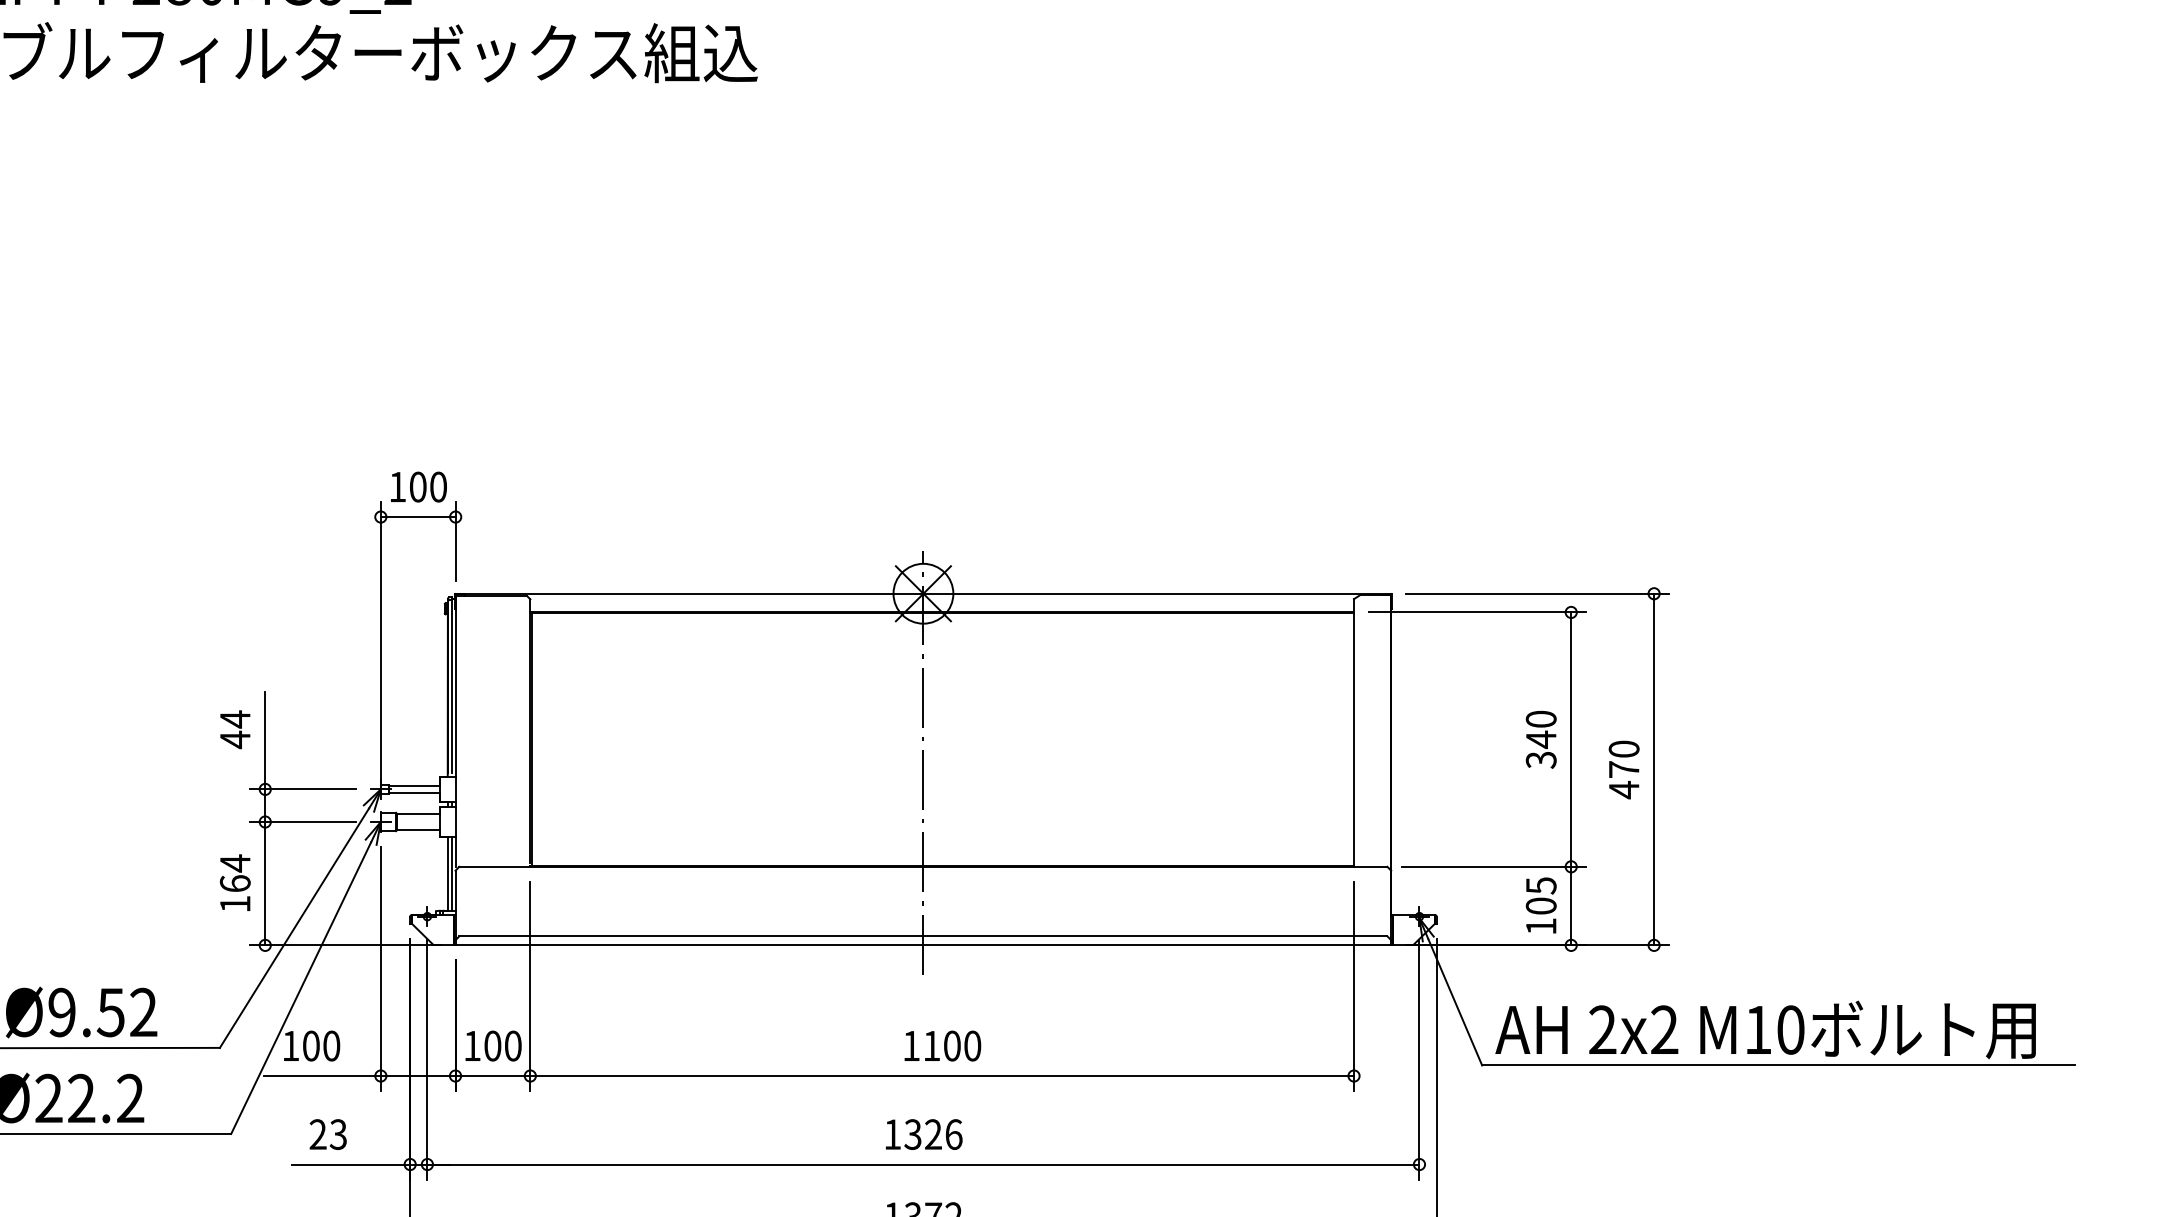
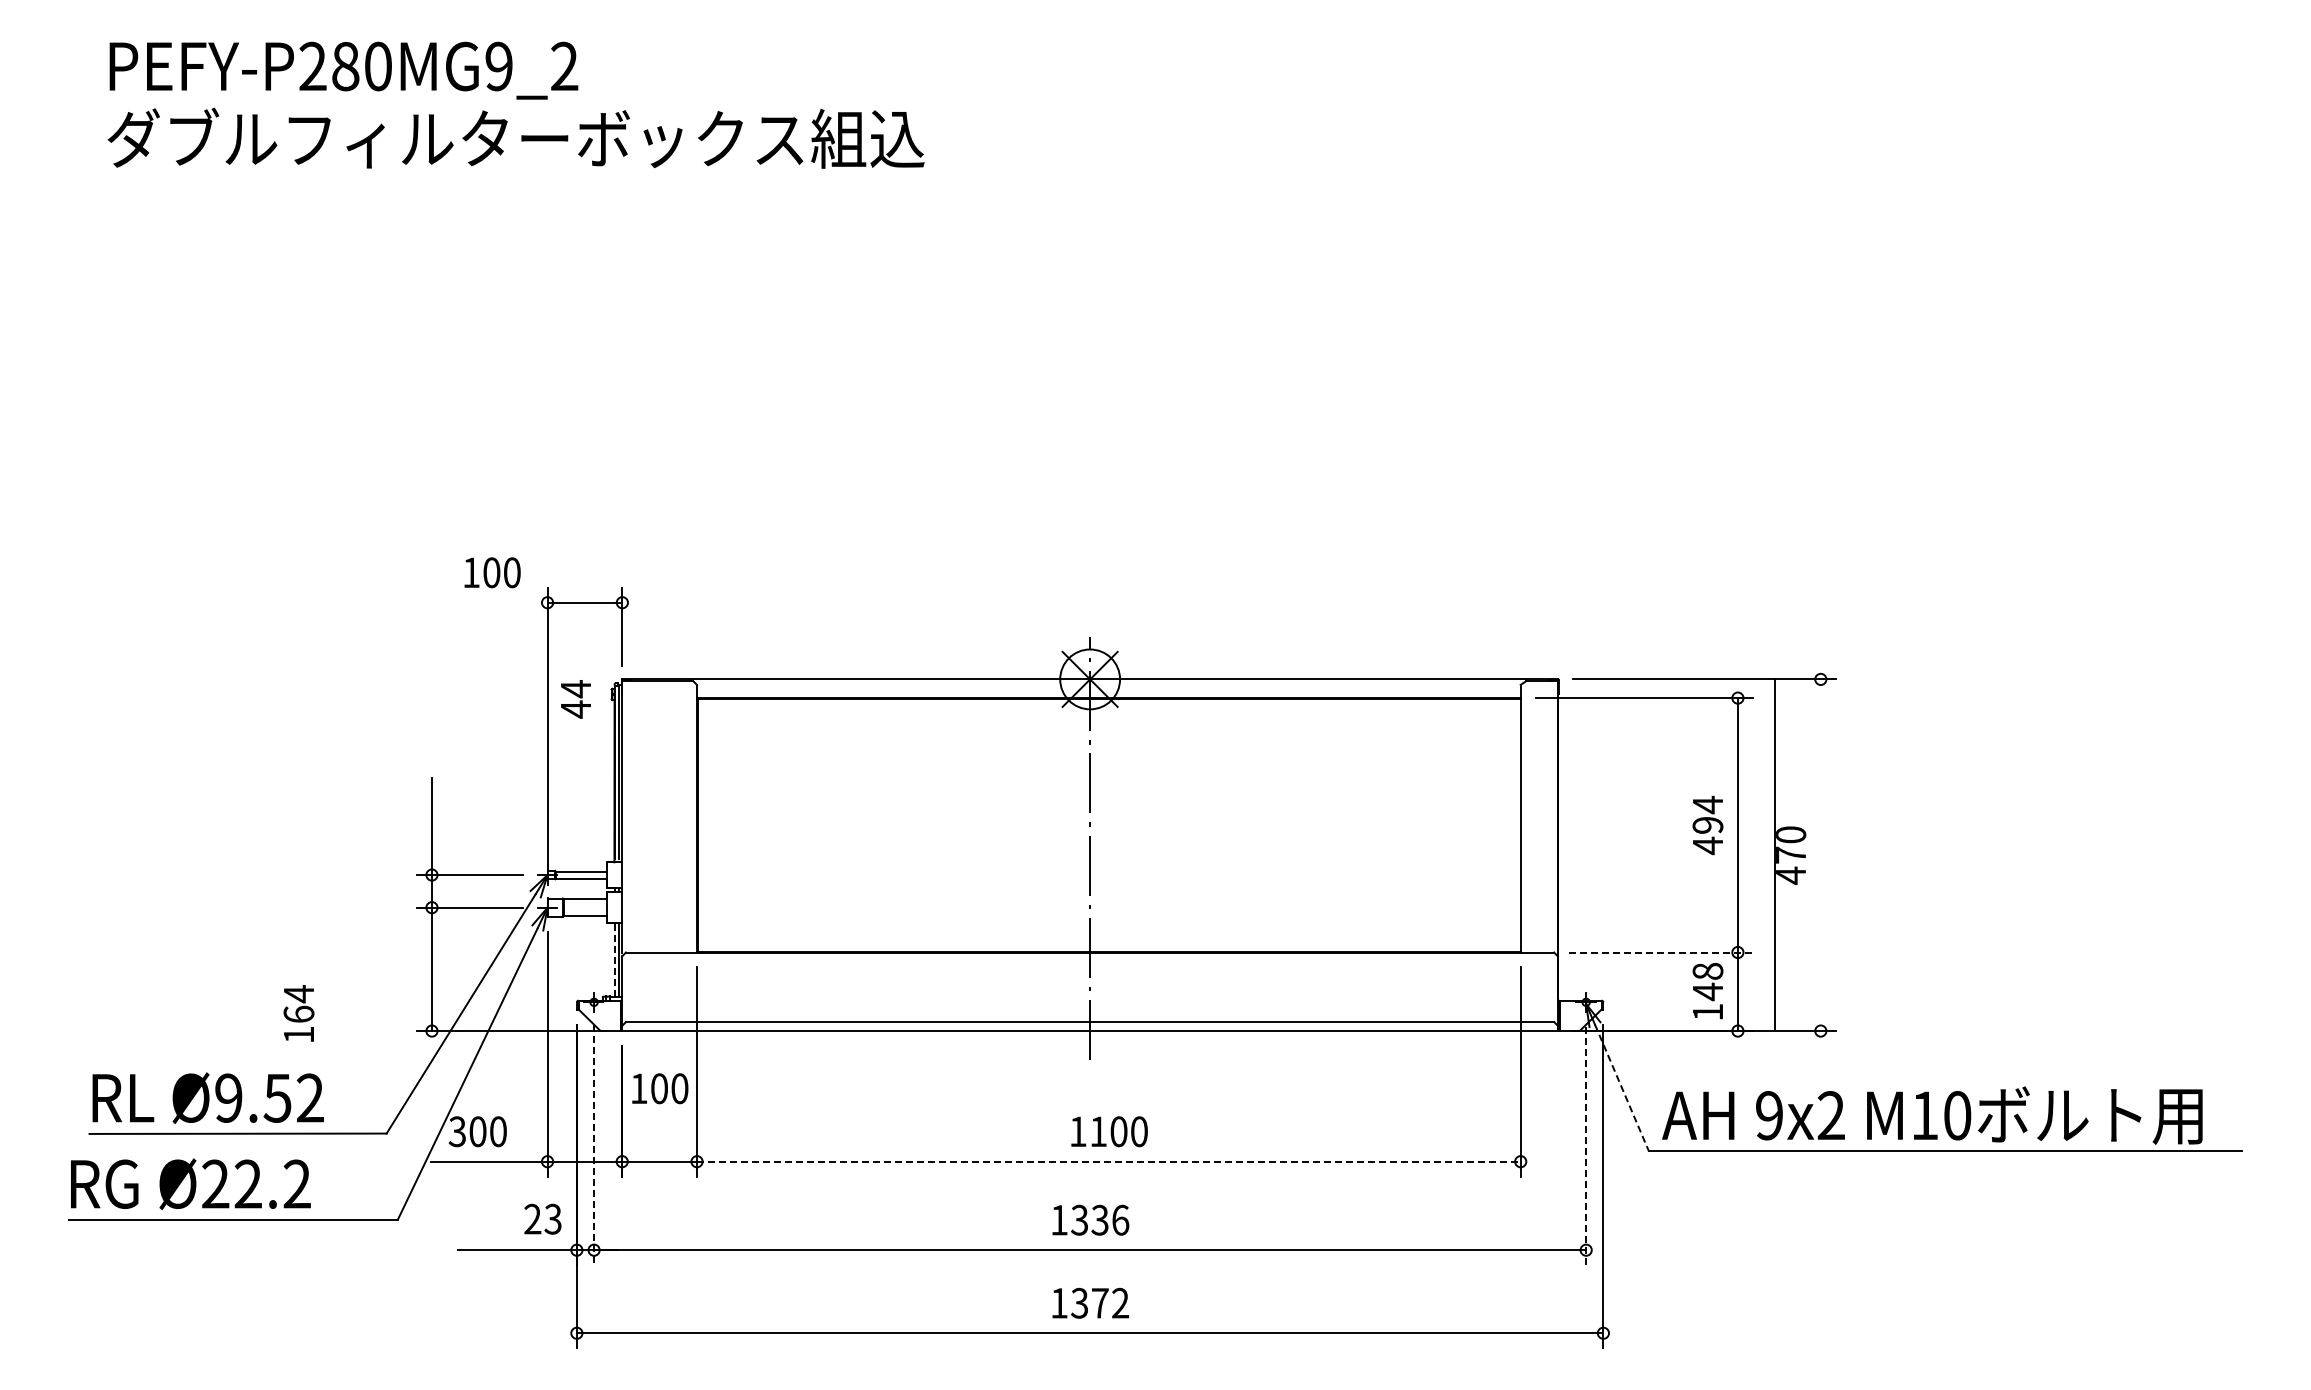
text: (418, 486) -> (492, 572), moved
text: (234, 729) -> (575, 699), moved
text: (1540, 739) -> (1707, 825), 340 -> 494
line: (1653, 769) -> (1774, 855), moved
line: (1494, 866) -> (1661, 952), solid -> dashed
line: (447, 873) -> (614, 959), solid -> dashed
text: (234, 882) -> (298, 1013), moved
text: (1540, 896) -> (1707, 982), 105 -> 148
line: (1454, 1001) -> (1621, 1087), solid -> dashed
text: (1602, 1029) -> (1769, 1115), 2x2 -> 9x2
text: (289, 1045) -> (456, 1131), 100 -> 300
text: (493, 1045) -> (660, 1088), moved
line: (427, 1059) -> (594, 1145), solid -> dashed
line: (1419, 1060) -> (1586, 1146), solid -> dashed
line: (941, 1075) -> (1108, 1161), solid -> dashed
text: (327, 1133) -> (542, 1218), moved
text: (932, 1134) -> (1099, 1220), 1326 -> 1336

